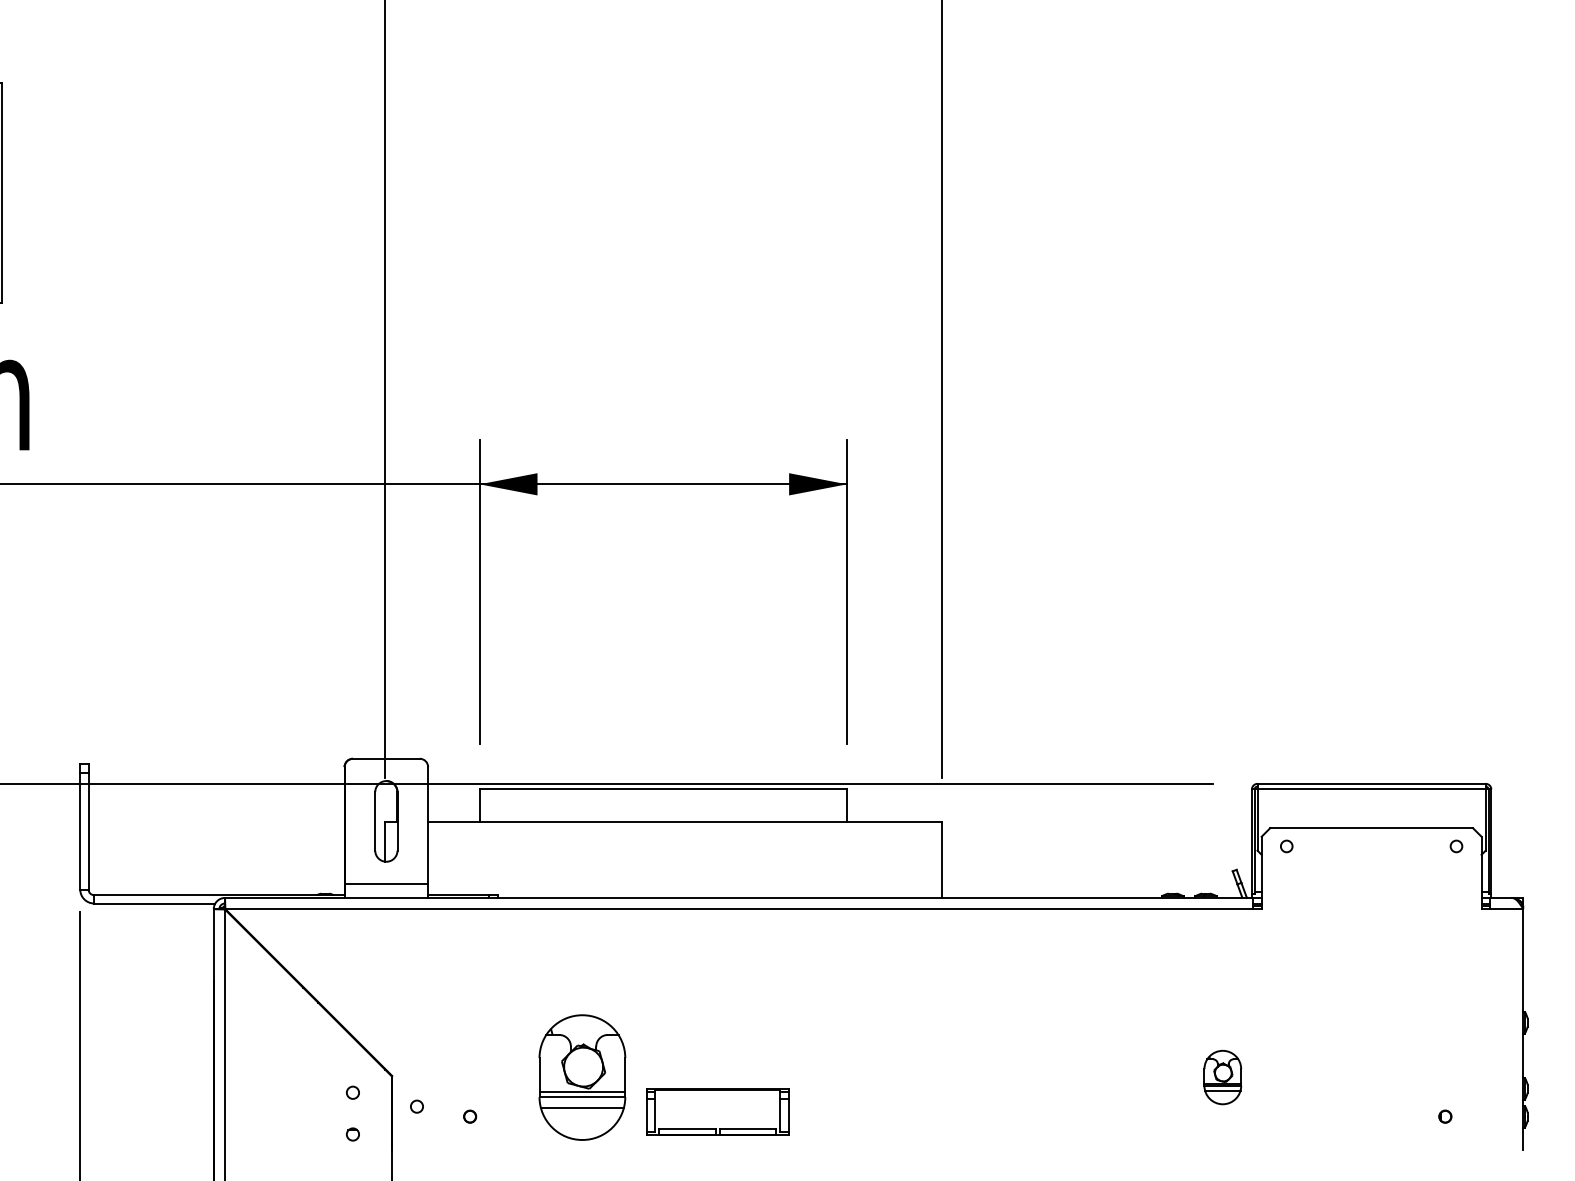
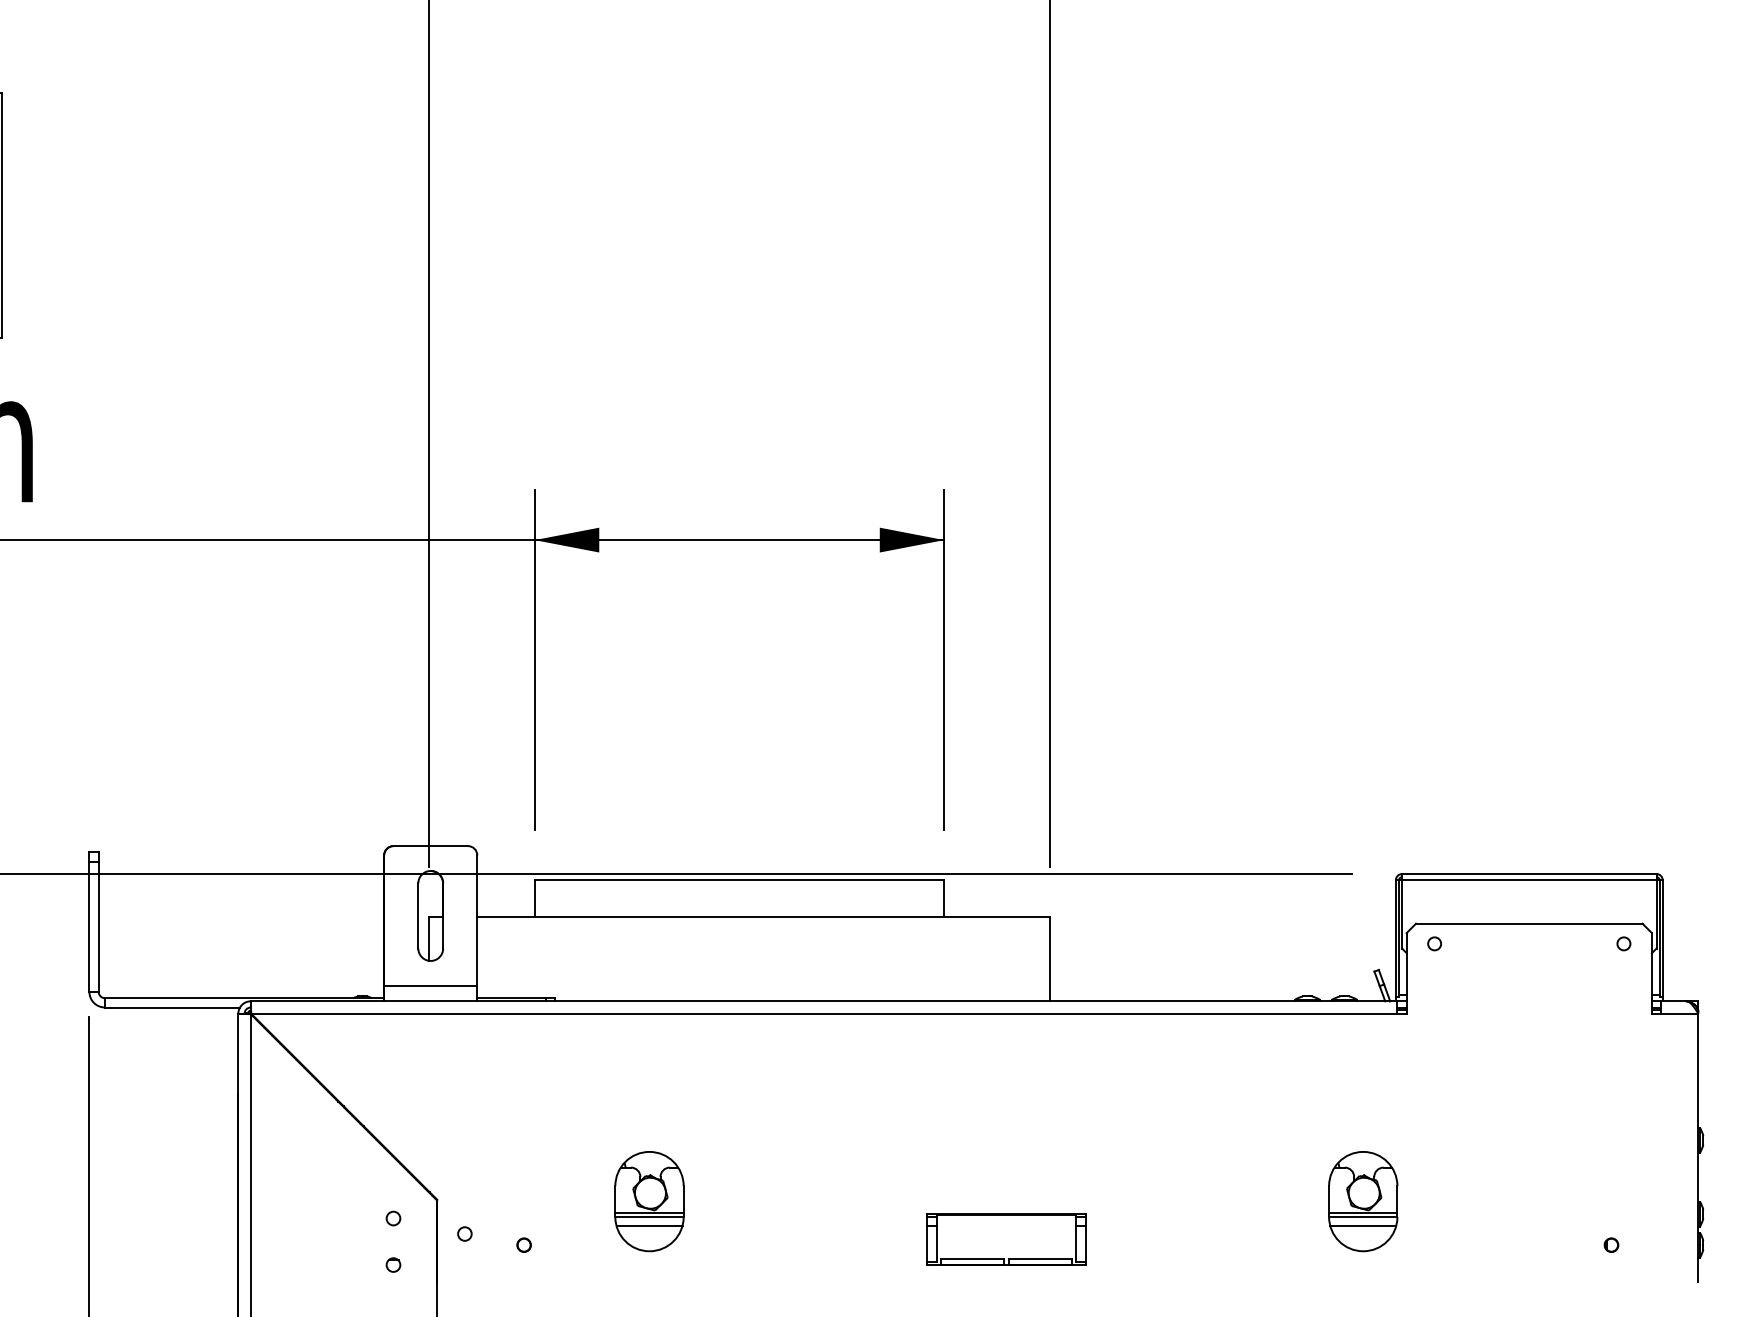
part: (582, 1077) -> (649, 1201), size x0.71
part: (1222, 1077) -> (1363, 1201), size x1.67
part: (717, 1111) -> (1006, 1239), moved

